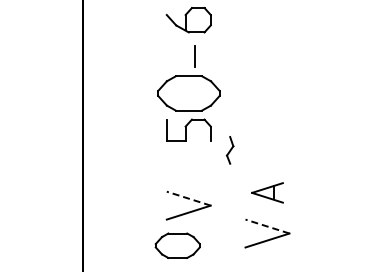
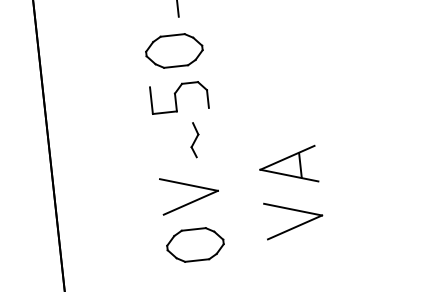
part: (188, 93) -> (174, 51), size x0.71
part: (229, 150) -> (194, 140), moved
part: (267, 192) -> (288, 166), size x1.43
line: (188, 198) -> (188, 184), dashed -> solid
line: (267, 226) -> (293, 209), dashed -> solid
part: (177, 245) -> (195, 244), moved

